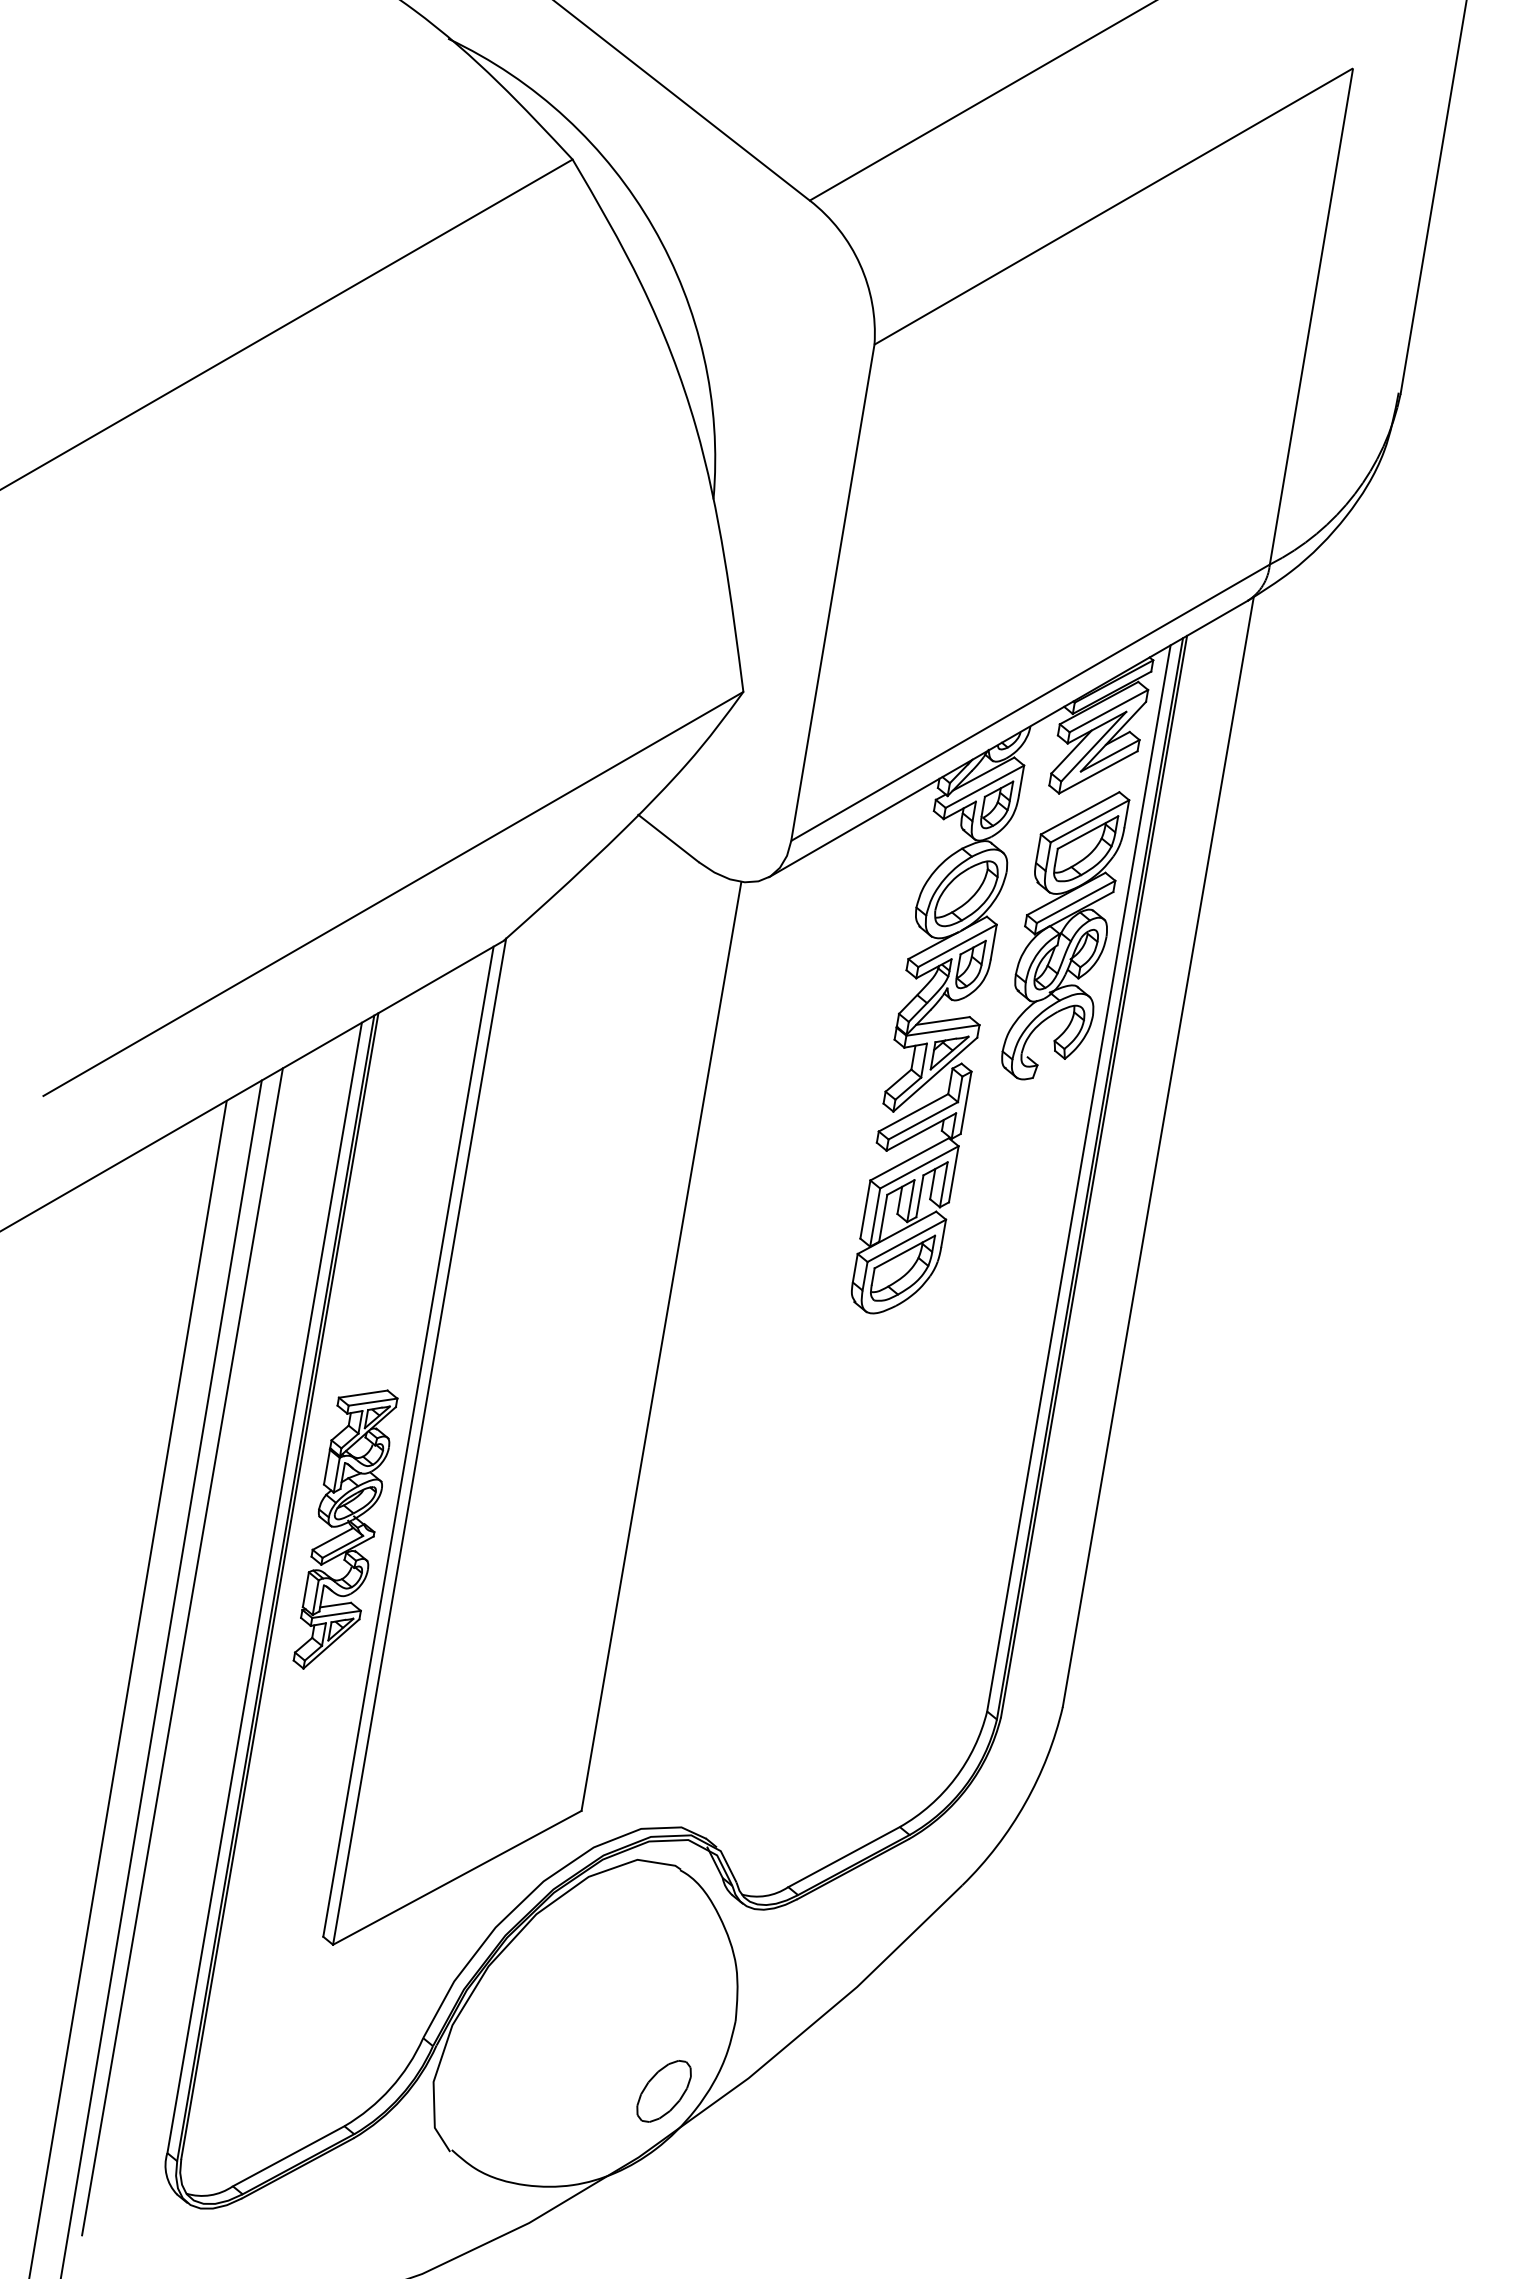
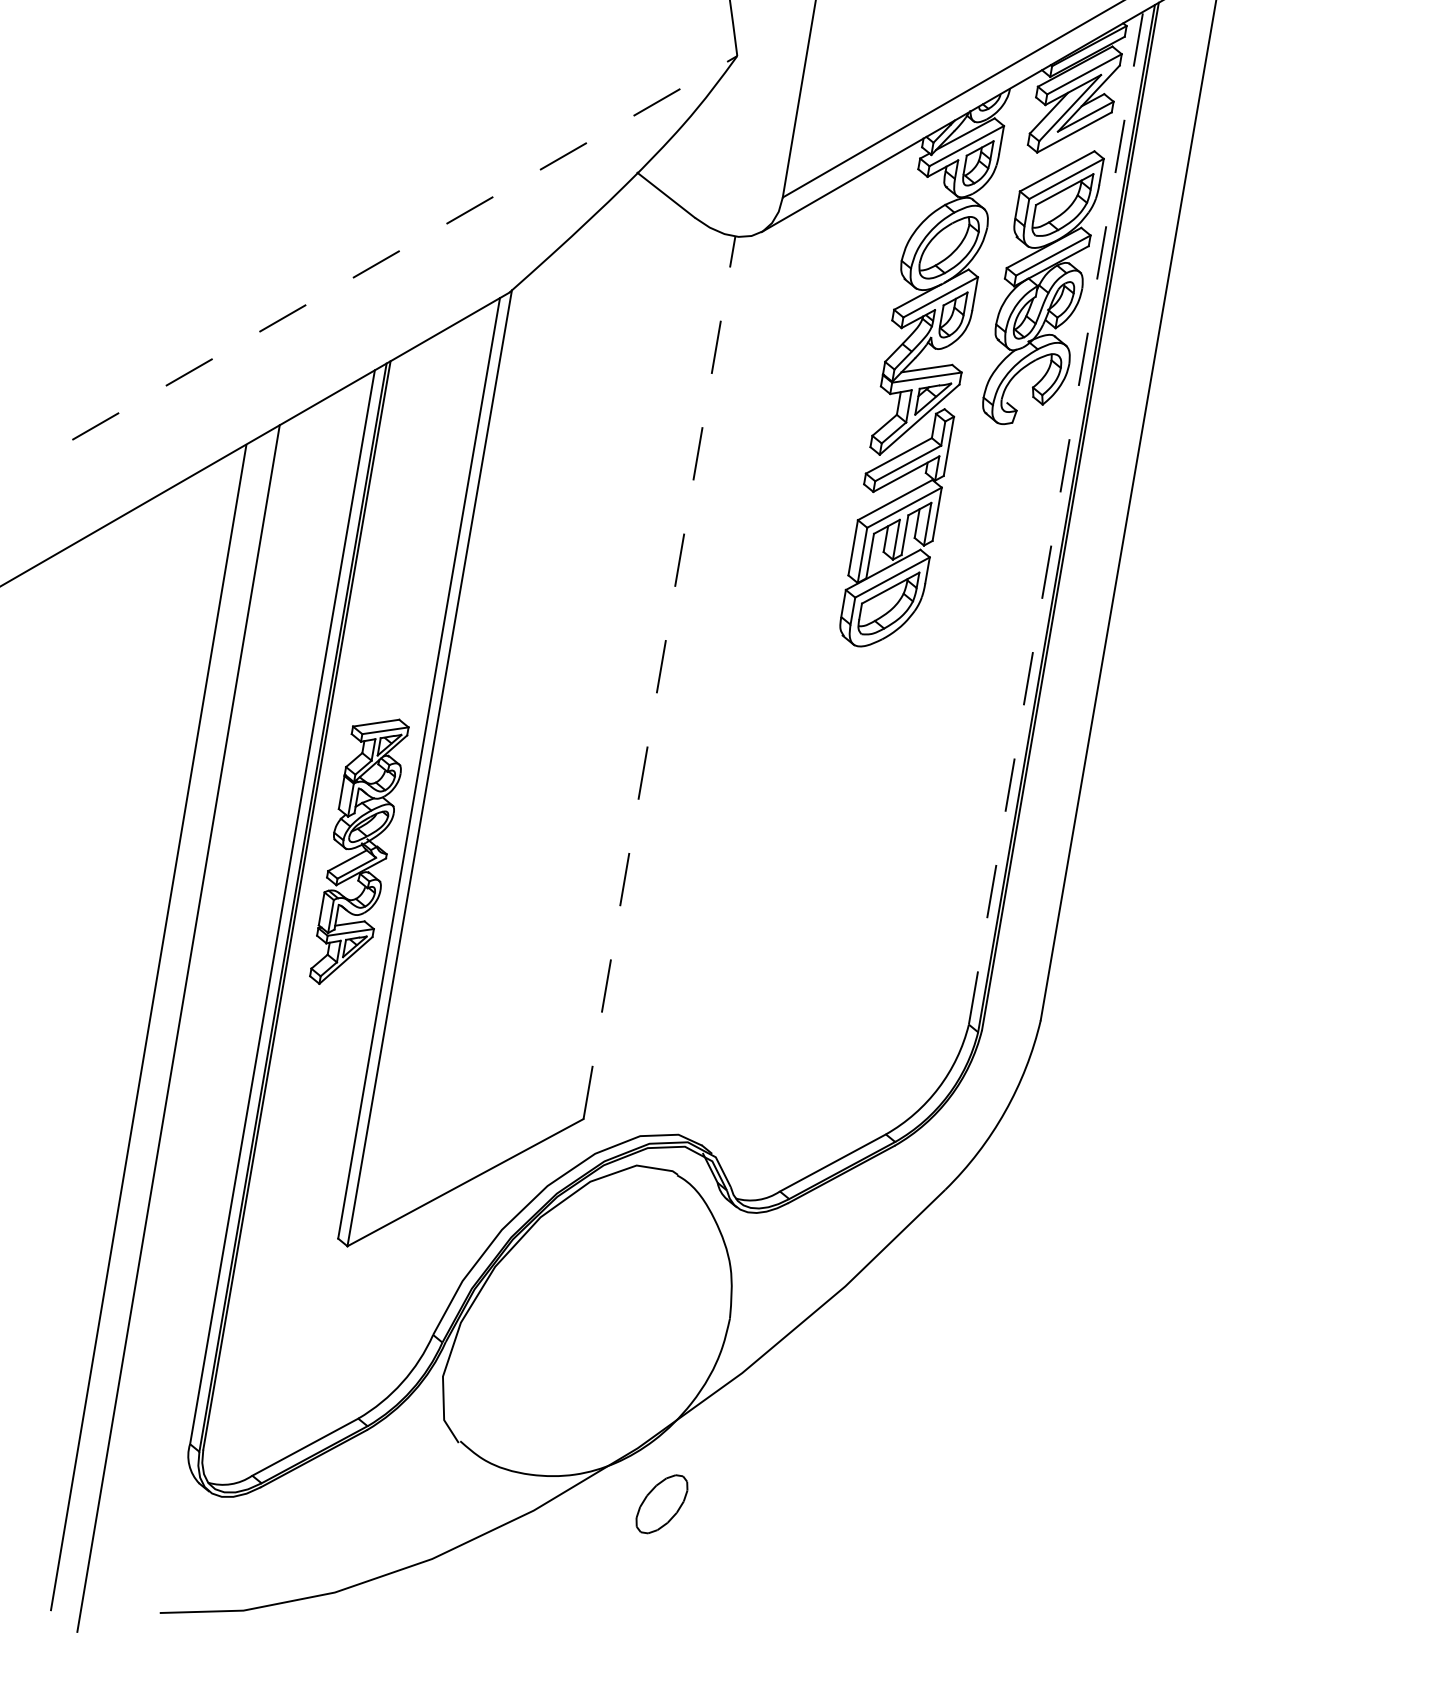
line: (393, 893) -> (404, 247), solid -> dashed
line: (1078, 1178) -> (1055, 518), solid -> dashed
line: (661, 1345) -> (659, 676), solid -> dashed
line: (182, 1651) -> (204, 967), removed
part: (663, 2091) -> (661, 1504), moved

